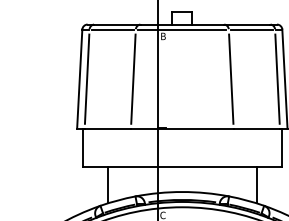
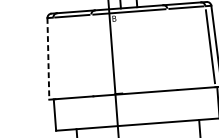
line: (86, 78) -> (53, 57), removed
line: (133, 78) -> (92, 55), removed
line: (231, 78) -> (172, 48), removed
line: (79, 79) -> (48, 59), solid -> dashed

